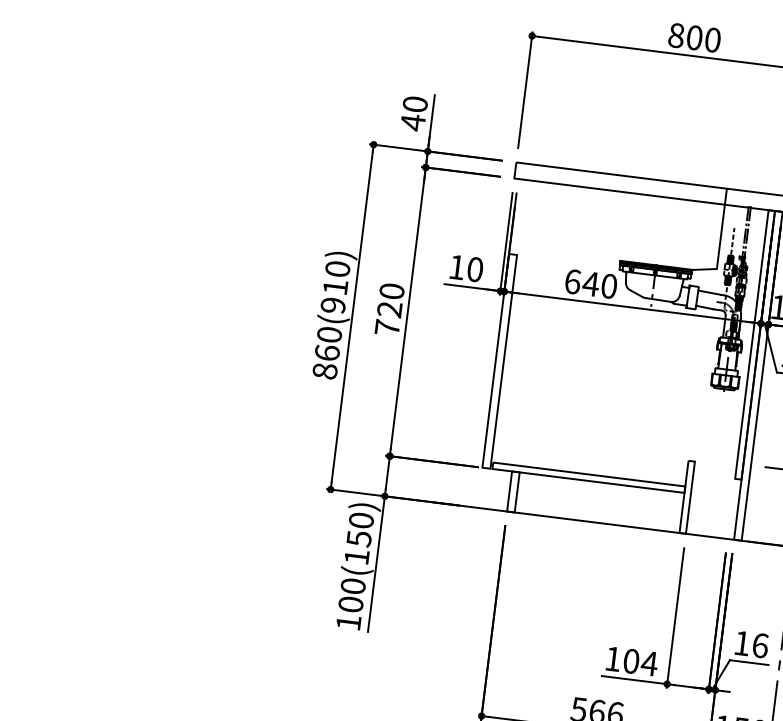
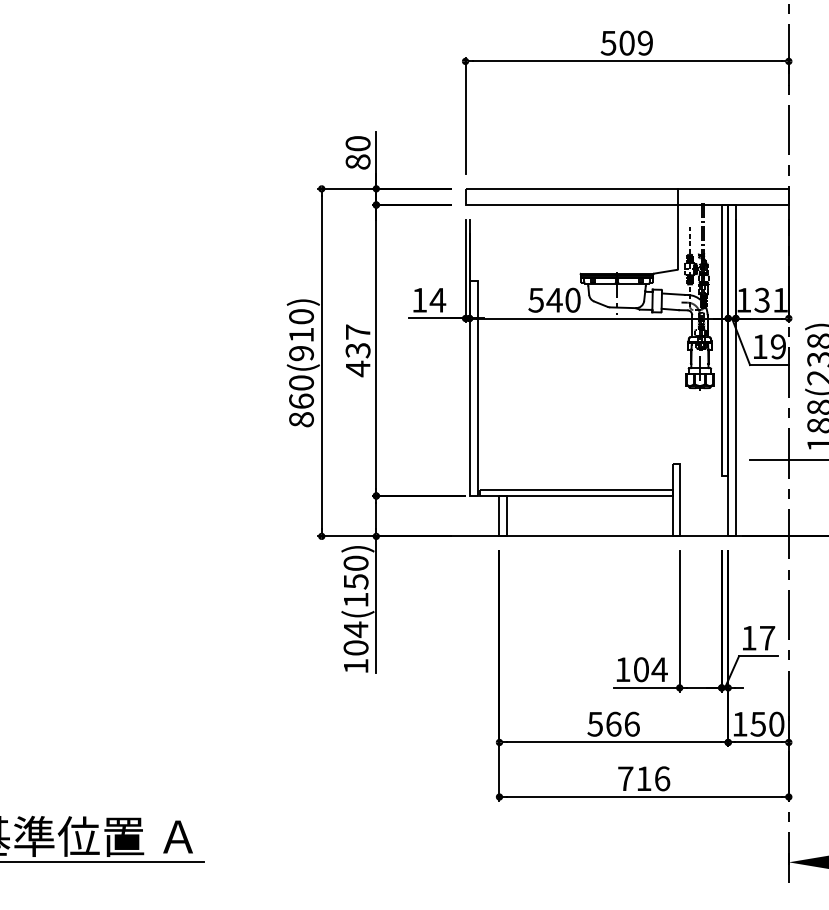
text: (694, 37) -> (626, 42), 800 -> 509
text: (412, 121) -> (357, 161), 40 -> 80
text: (474, 268) -> (437, 299), 10 -> 14
text: (573, 281) -> (536, 299), 640 -> 540
text: (389, 309) -> (357, 350), 720 -> 437
text: (352, 586) -> (355, 629), 100(150) -> 104(150)
text: (760, 644) -> (767, 637), 16 -> 17

